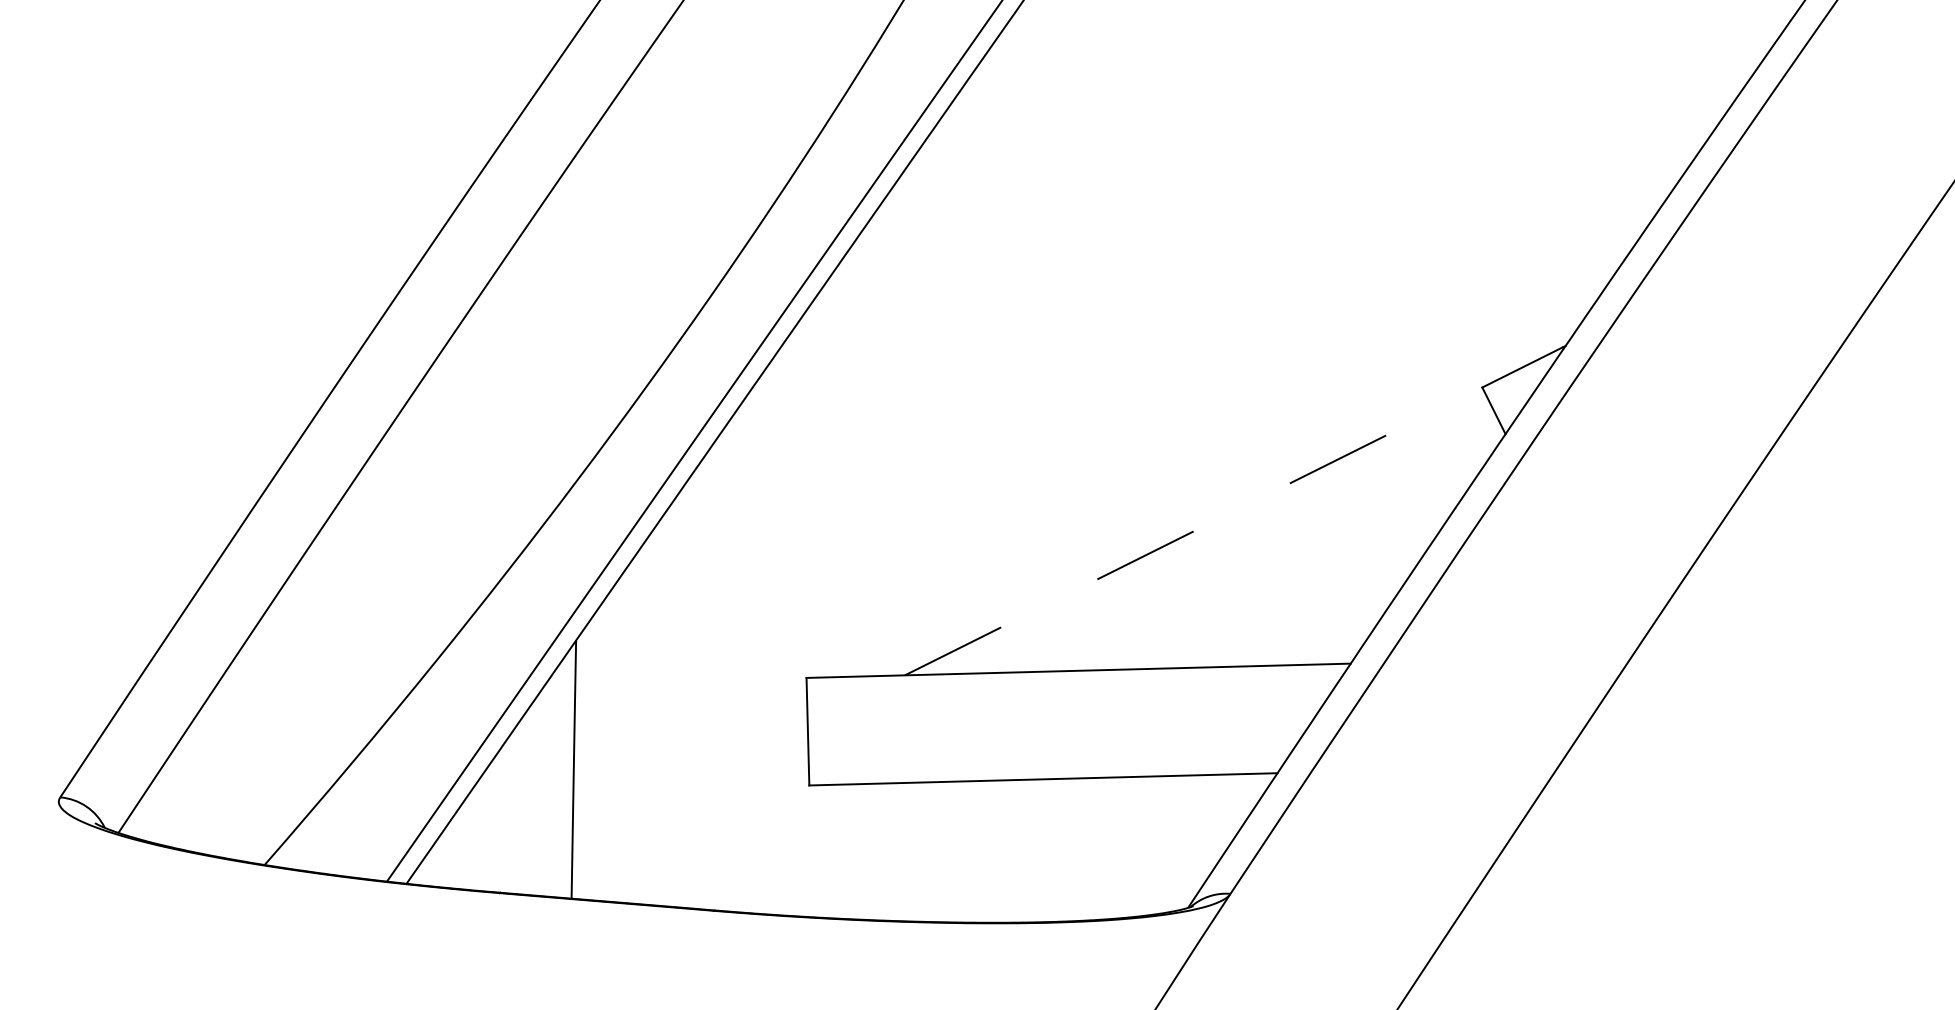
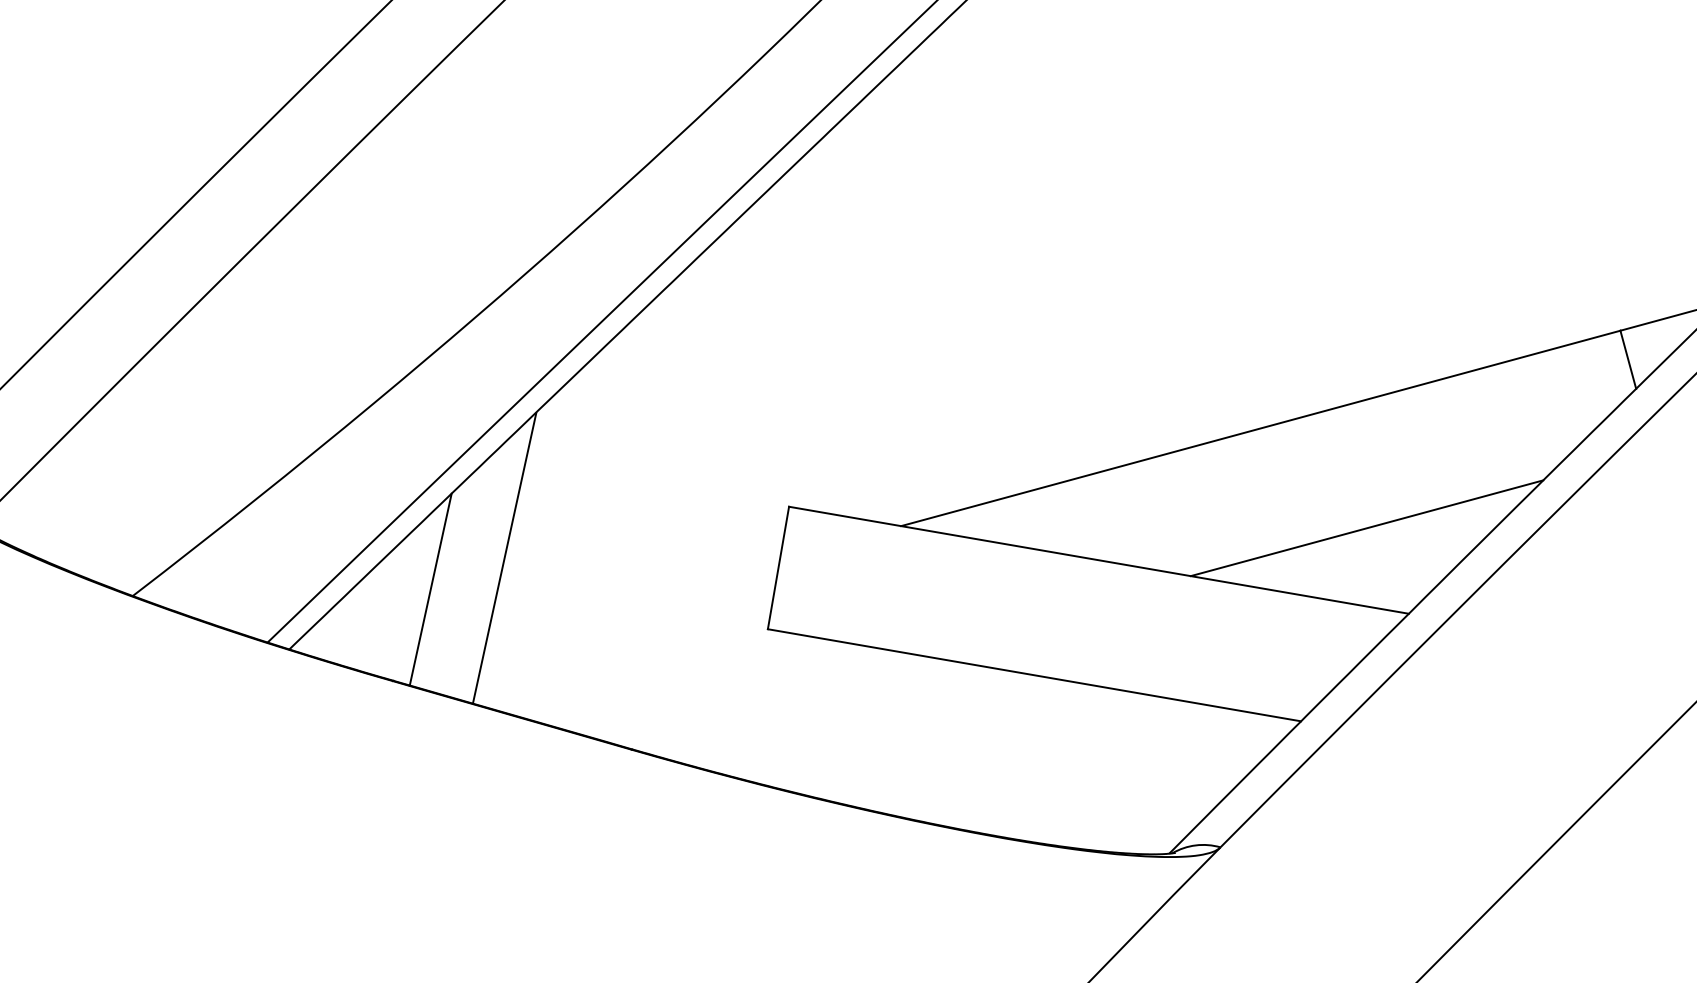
line: (1193, 531) -> (1260, 428), dashed -> solid
line: (1300, 597) -> (1366, 527), added
line: (515, 808) -> (429, 588), added

